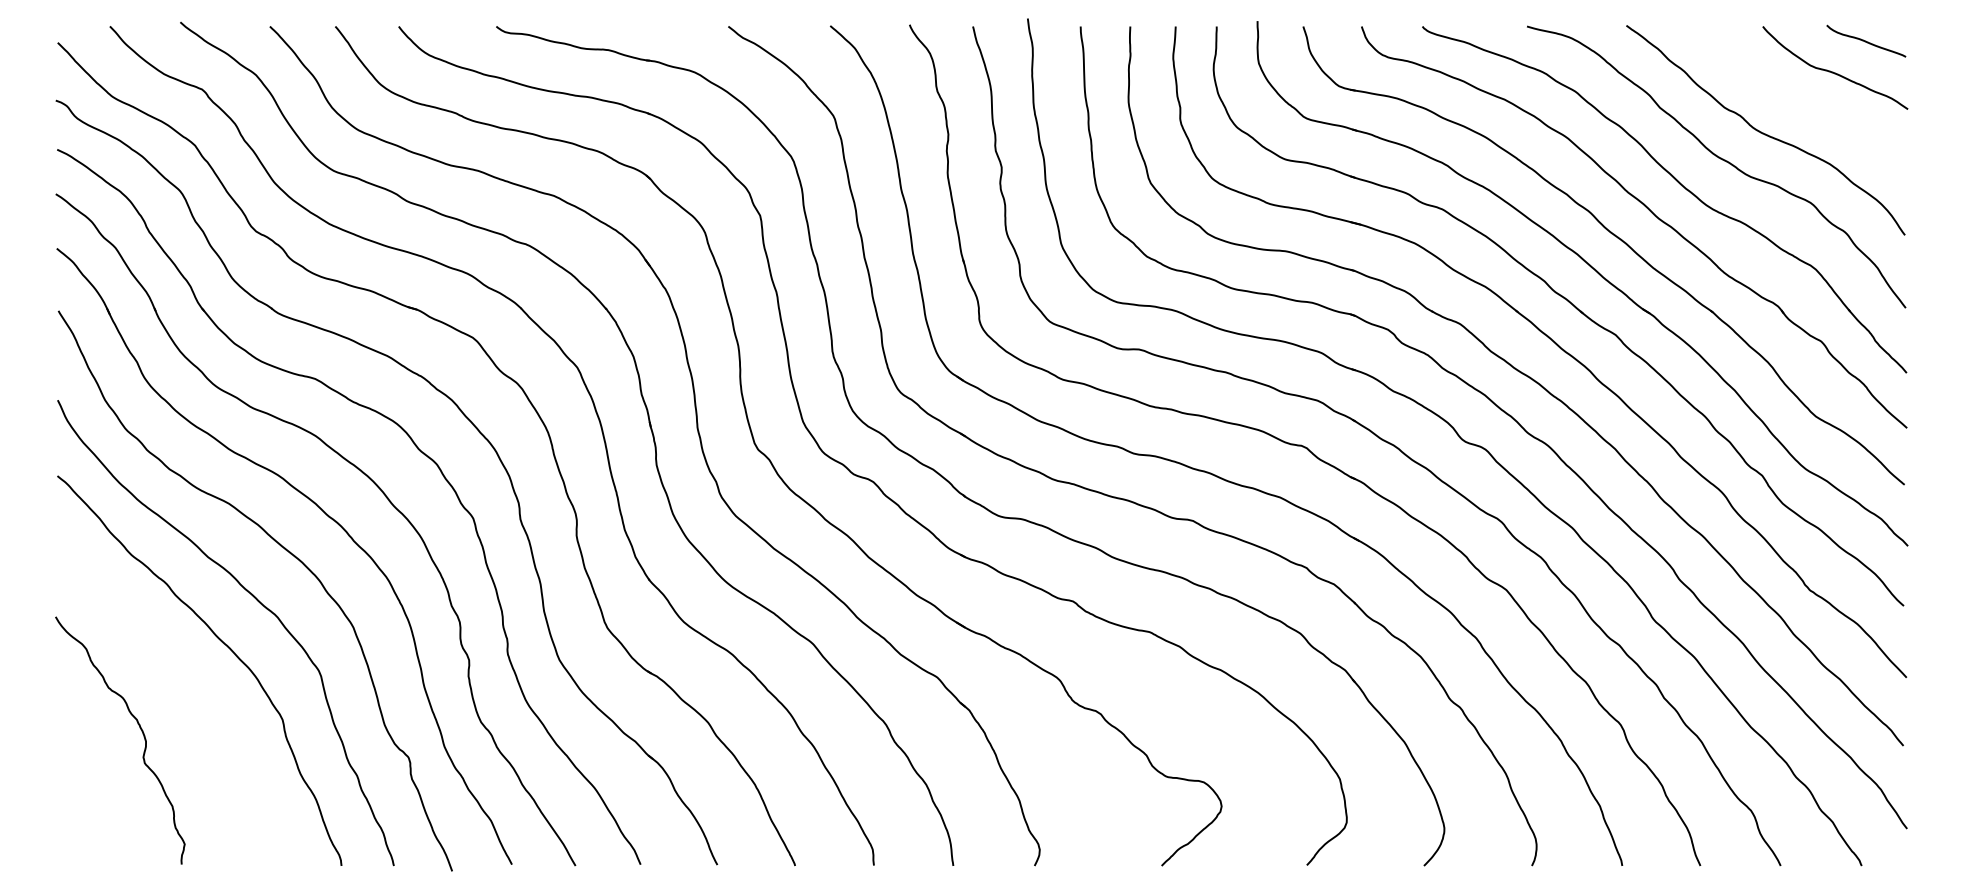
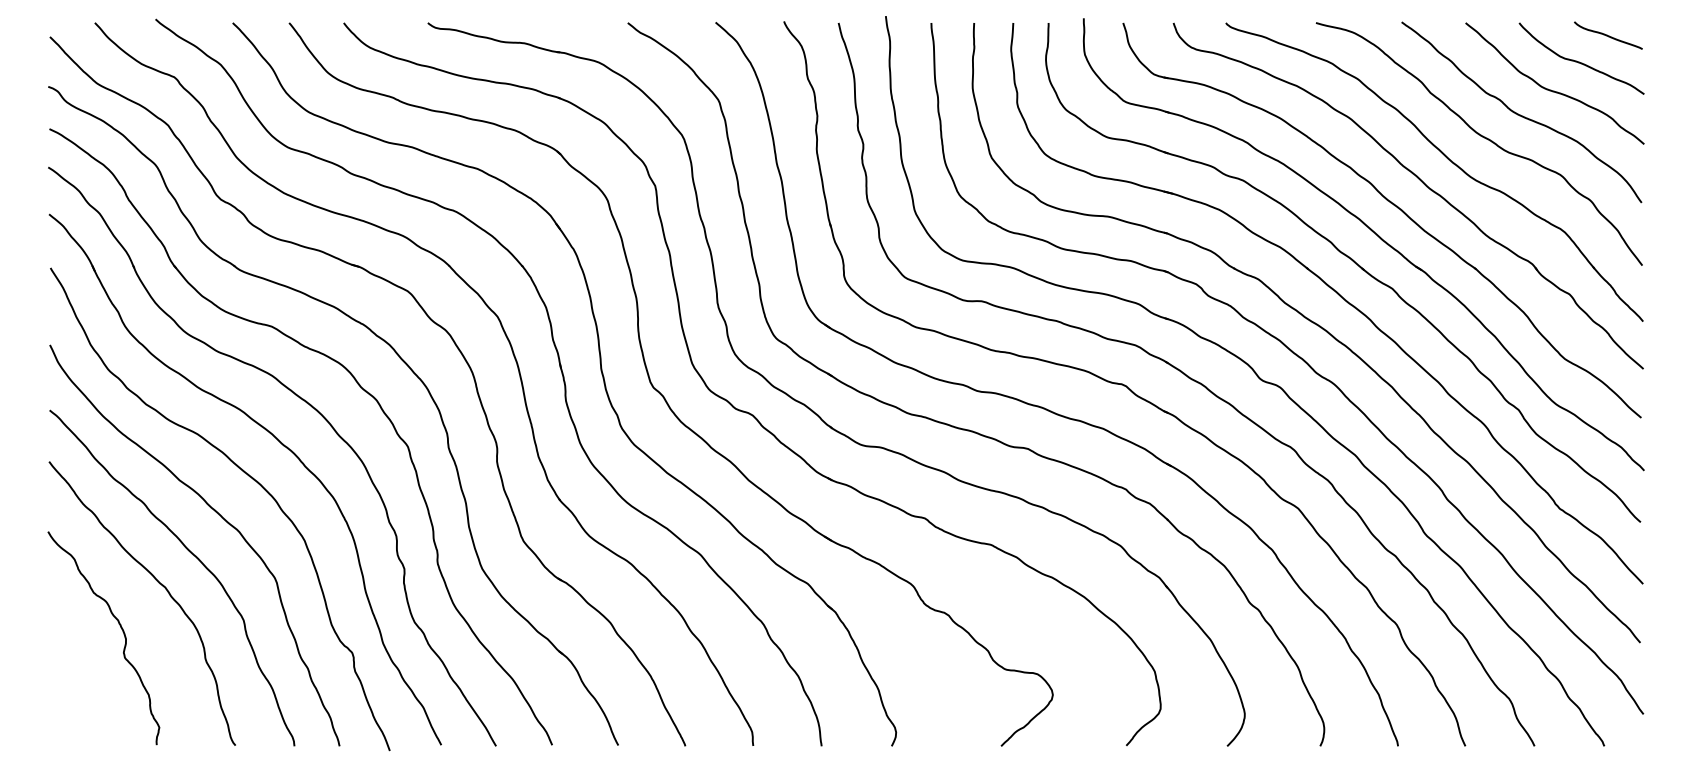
curve: (1801, 104) -> (1552, 90), added
curve: (184, 677) -> (159, 583), added

